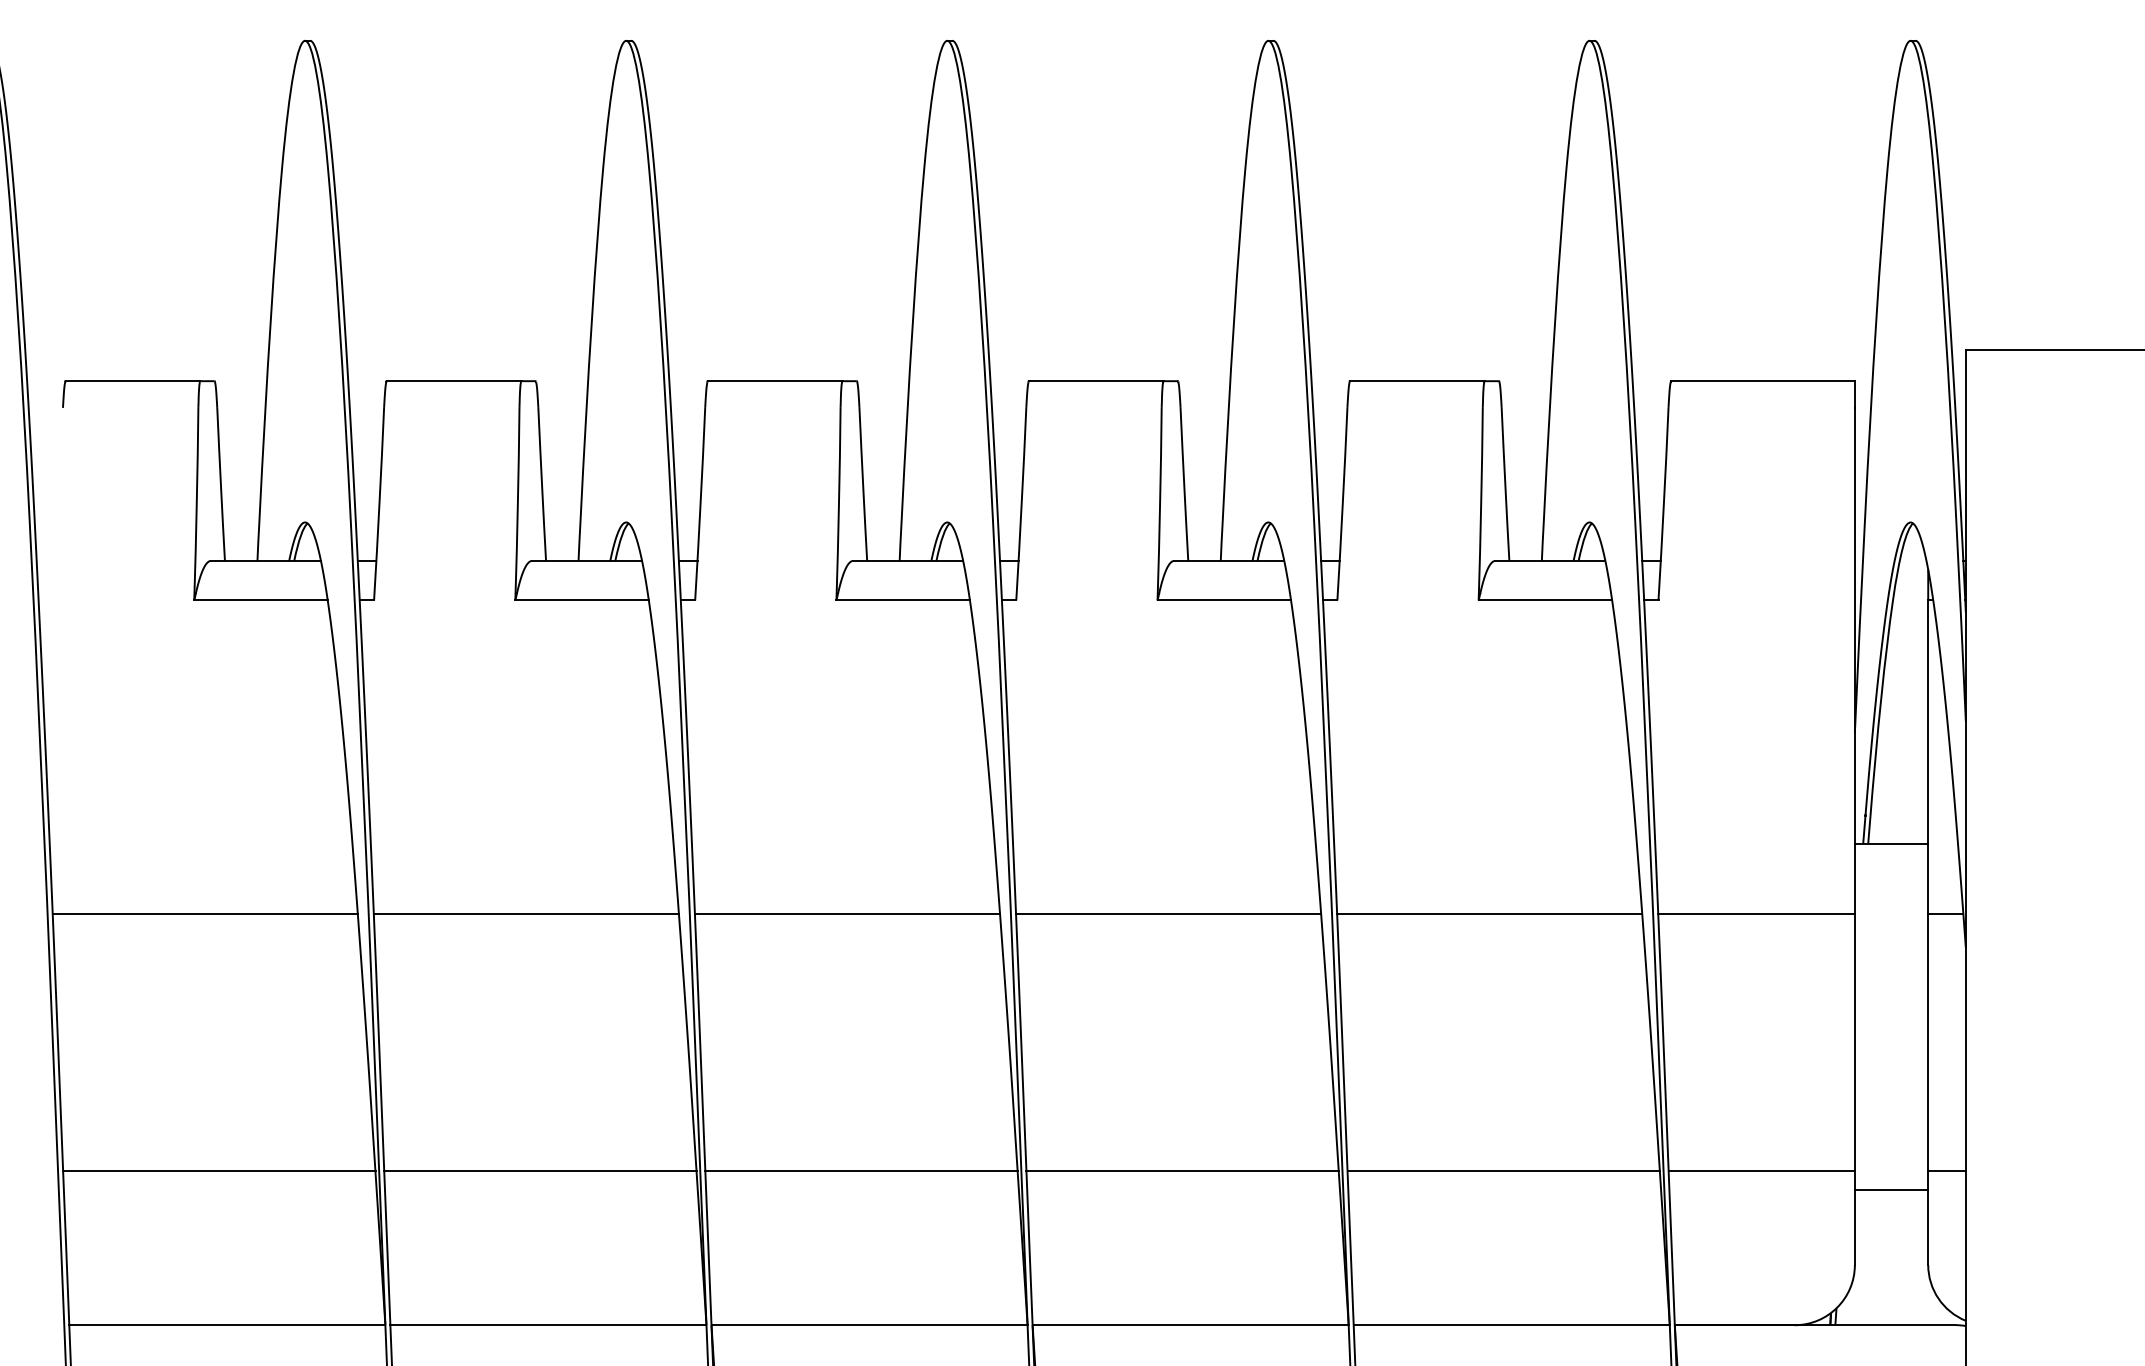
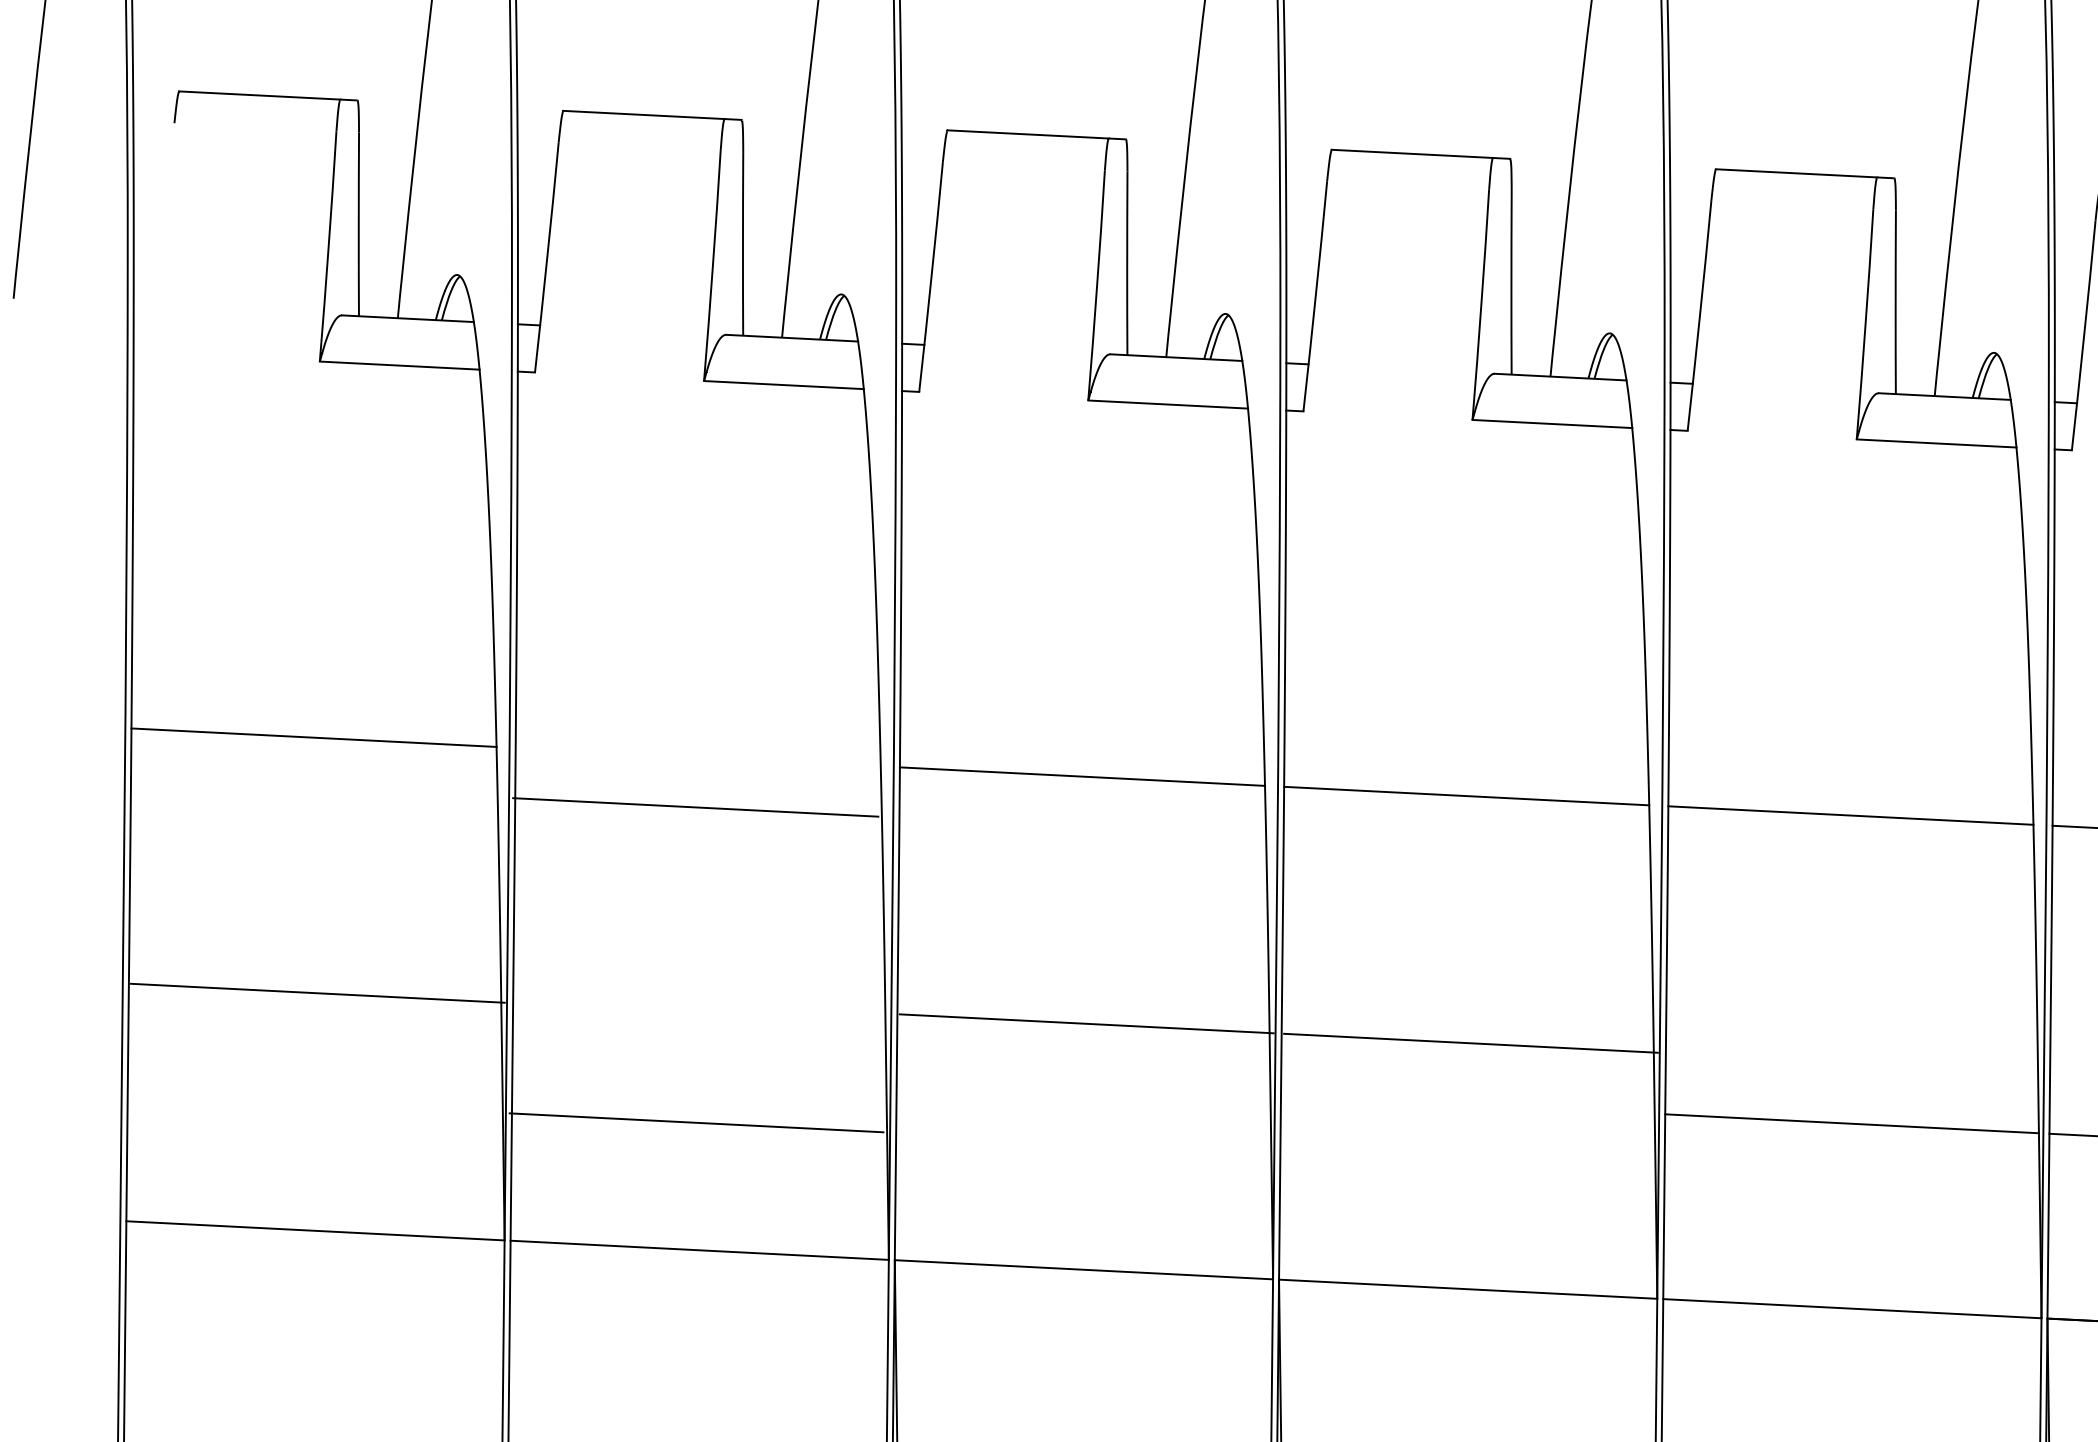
line: (526, 914) -> (695, 807), moved
line: (219, 1171) -> (318, 993), moved
line: (540, 1171) -> (696, 1123), moved
line: (861, 1171) -> (1086, 1024), moved
line: (1182, 1171) -> (1470, 1043), moved

